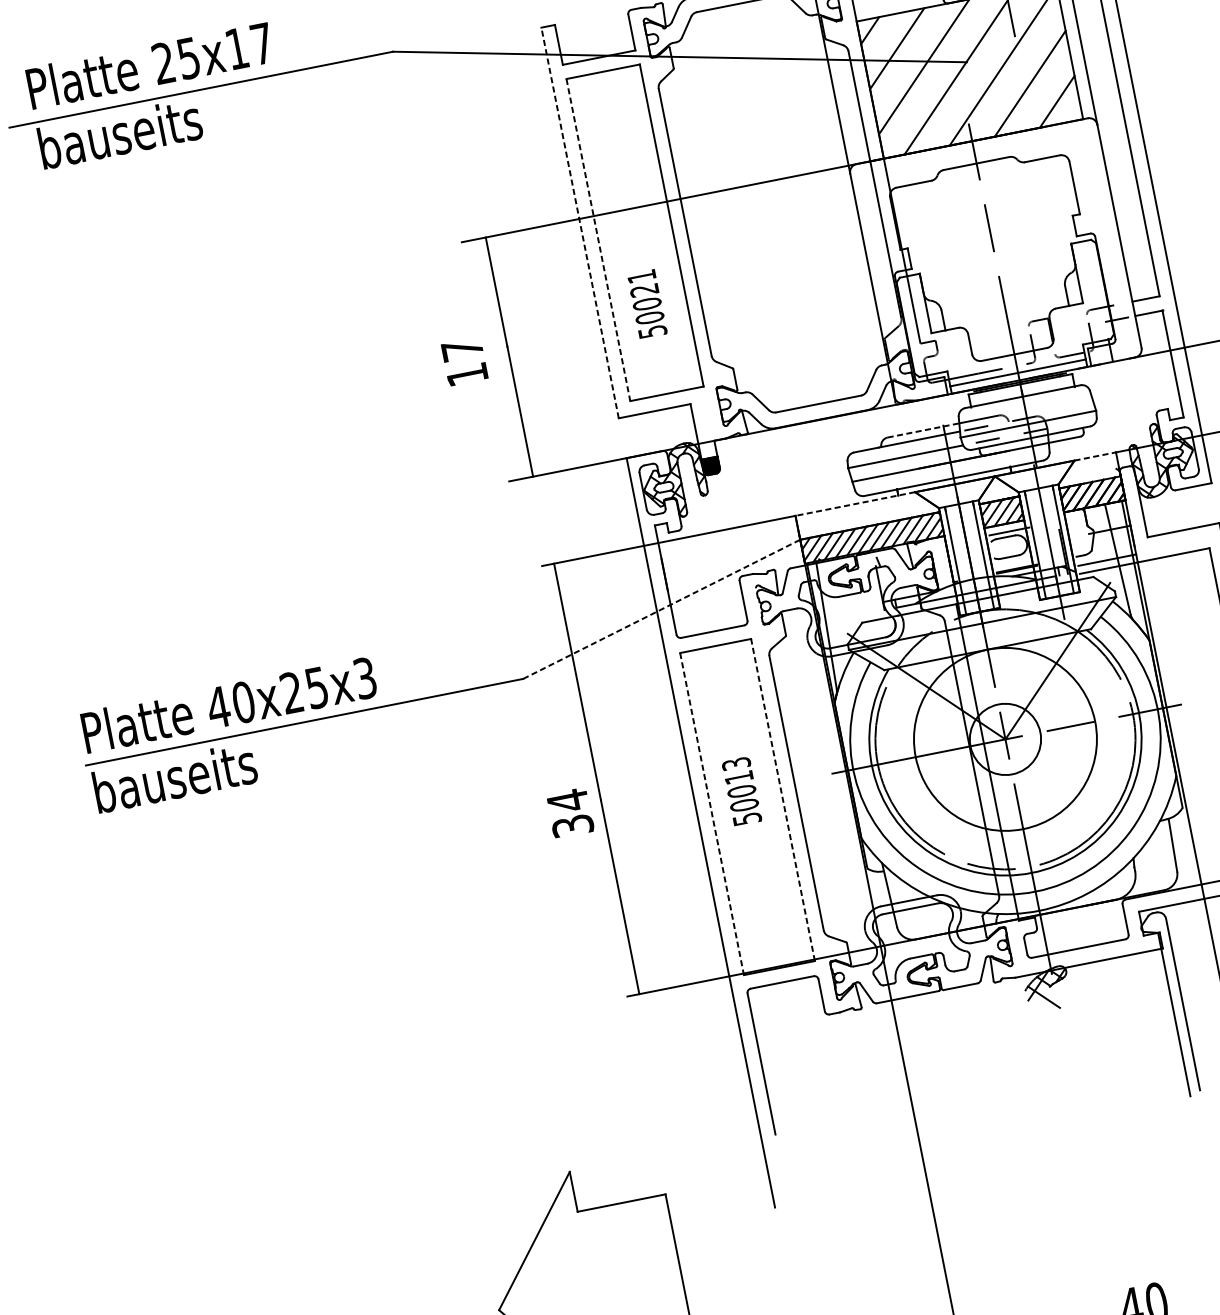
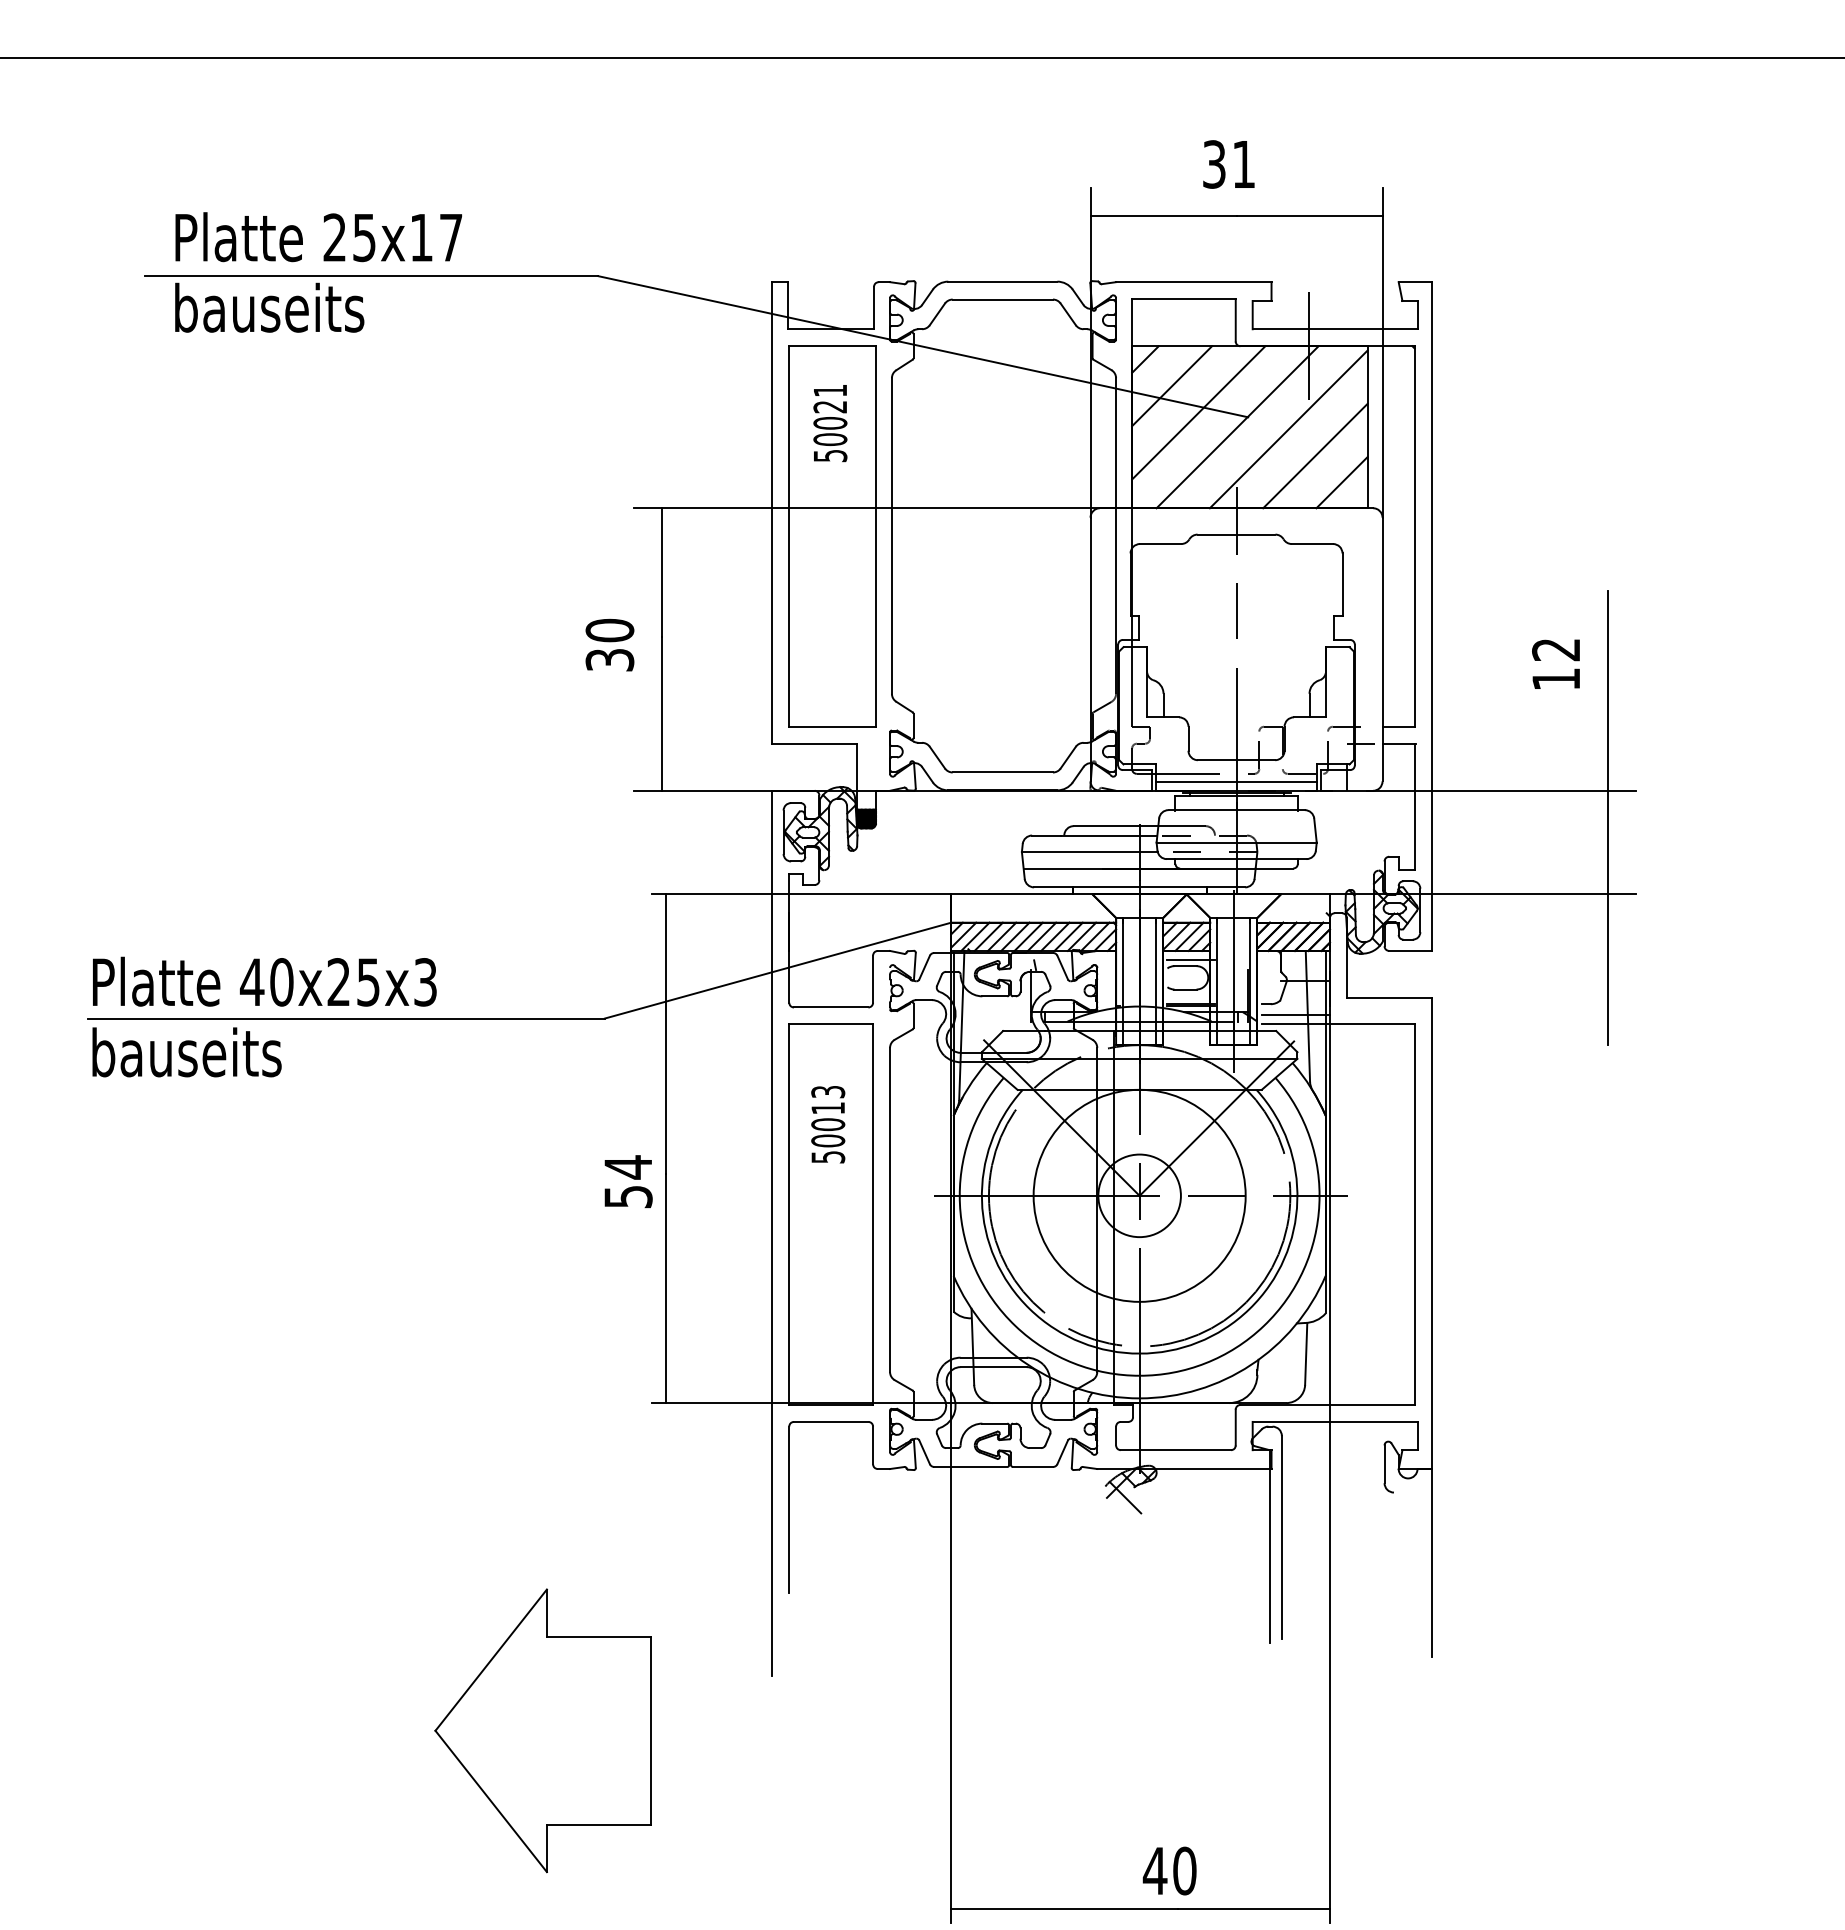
line: (580, 222) -> (772, 512), dashed -> solid
line: (598, 240) -> (789, 537), dashed -> solid
text: (647, 304) -> (830, 423), moved
text: (464, 361) -> (609, 644), 17 -> 30
line: (923, 430) -> (1116, 826), dashed -> solid
line: (1095, 456) -> (1305, 894), dashed -> solid
line: (854, 504) -> (1021, 894), dashed -> solid
line: (662, 609) -> (778, 970), dashed -> solid
text: (742, 791) -> (828, 1124), moved
line: (783, 799) -> (873, 1214), dashed -> solid
line: (712, 814) -> (789, 1215), dashed -> solid
text: (572, 825) -> (628, 1196), 34 -> 54

